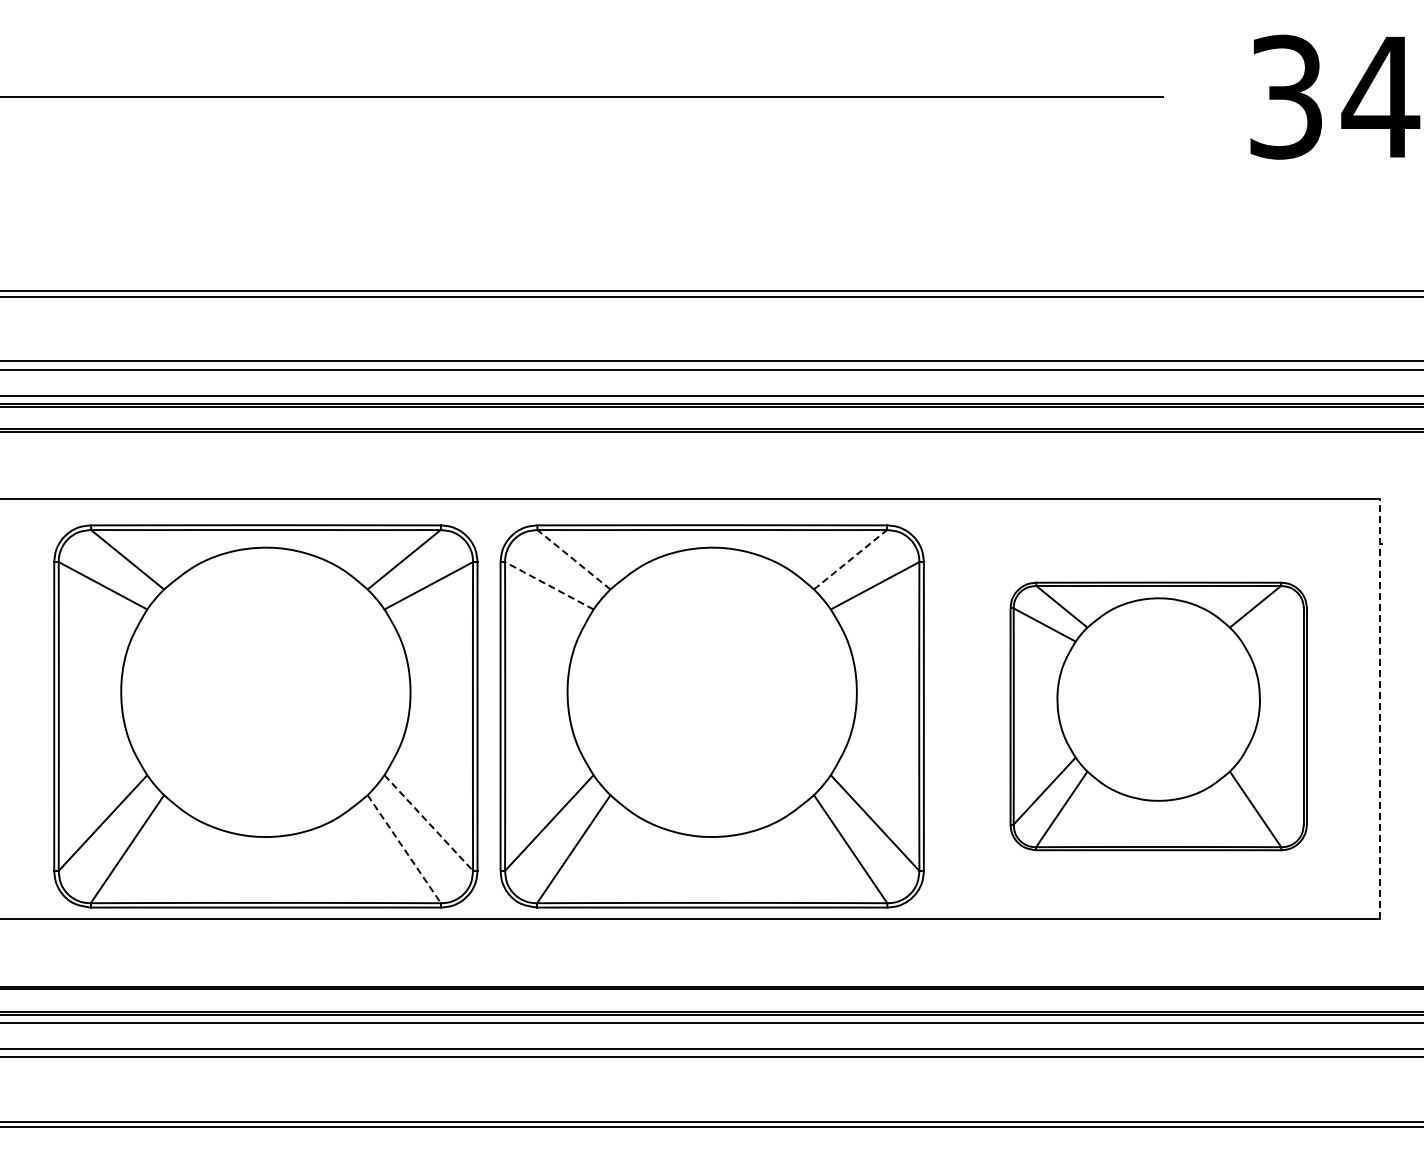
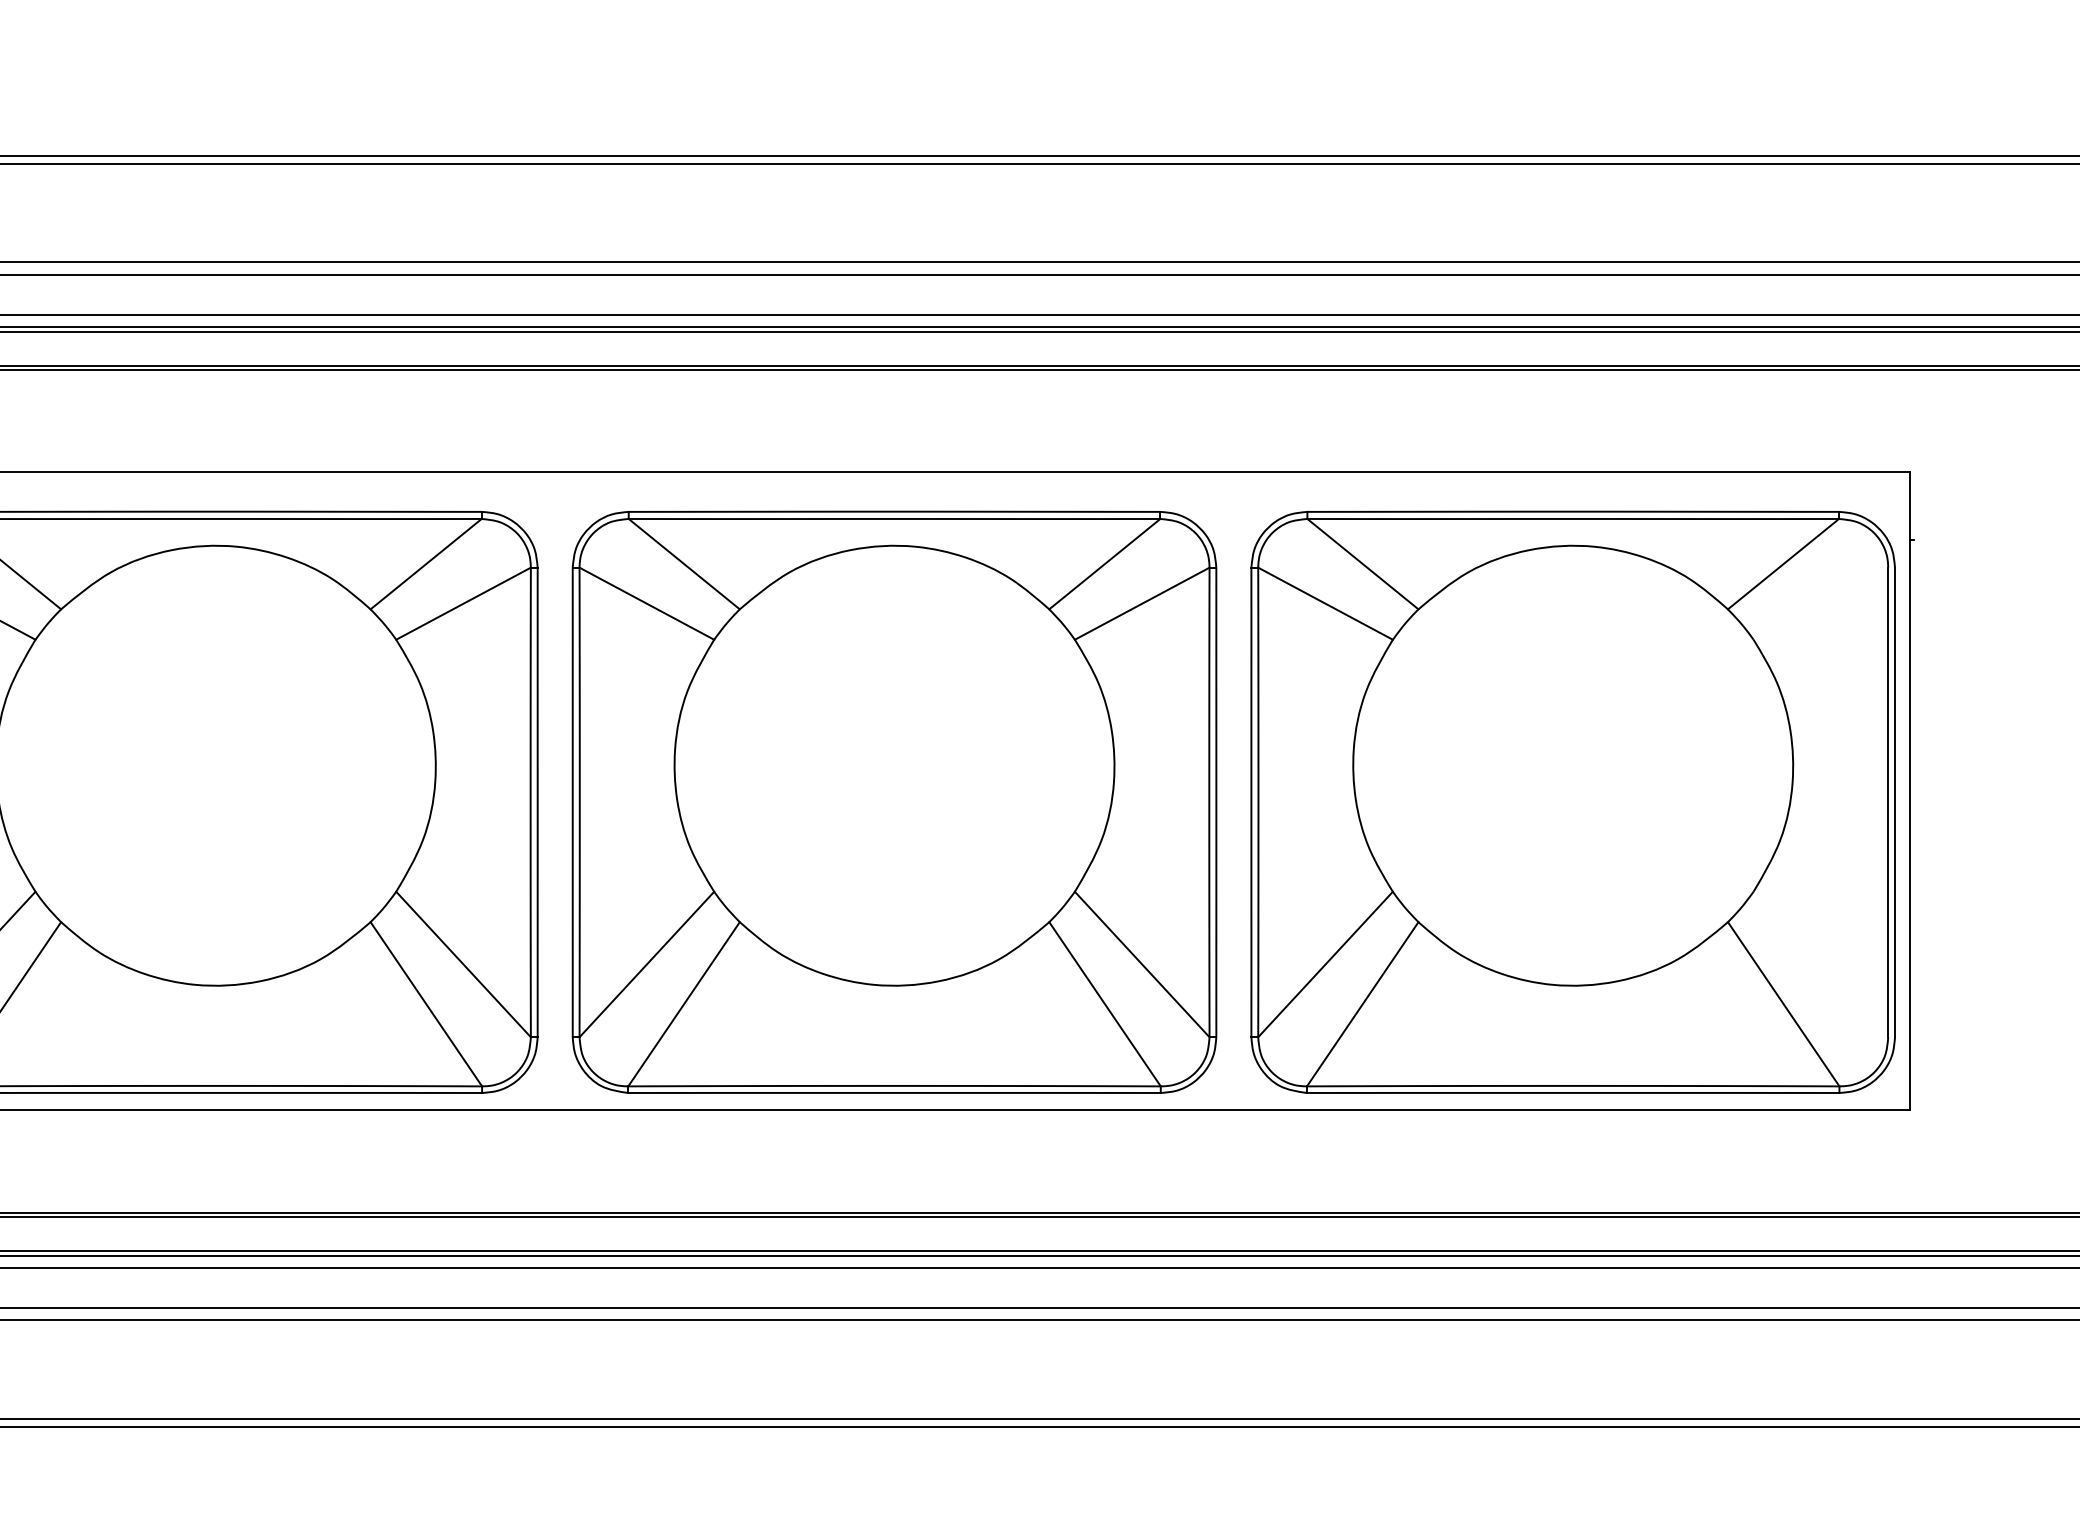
line: (573, 559) -> (683, 563), dashed -> solid
line: (850, 559) -> (1104, 563), dashed -> solid
line: (548, 585) -> (645, 603), dashed -> solid
line: (1380, 709) -> (1910, 791), dashed -> solid
part: (1158, 716) -> (1573, 802), size x1.43
line: (429, 823) -> (464, 965), dashed -> solid
line: (404, 849) -> (426, 1004), dashed -> solid

